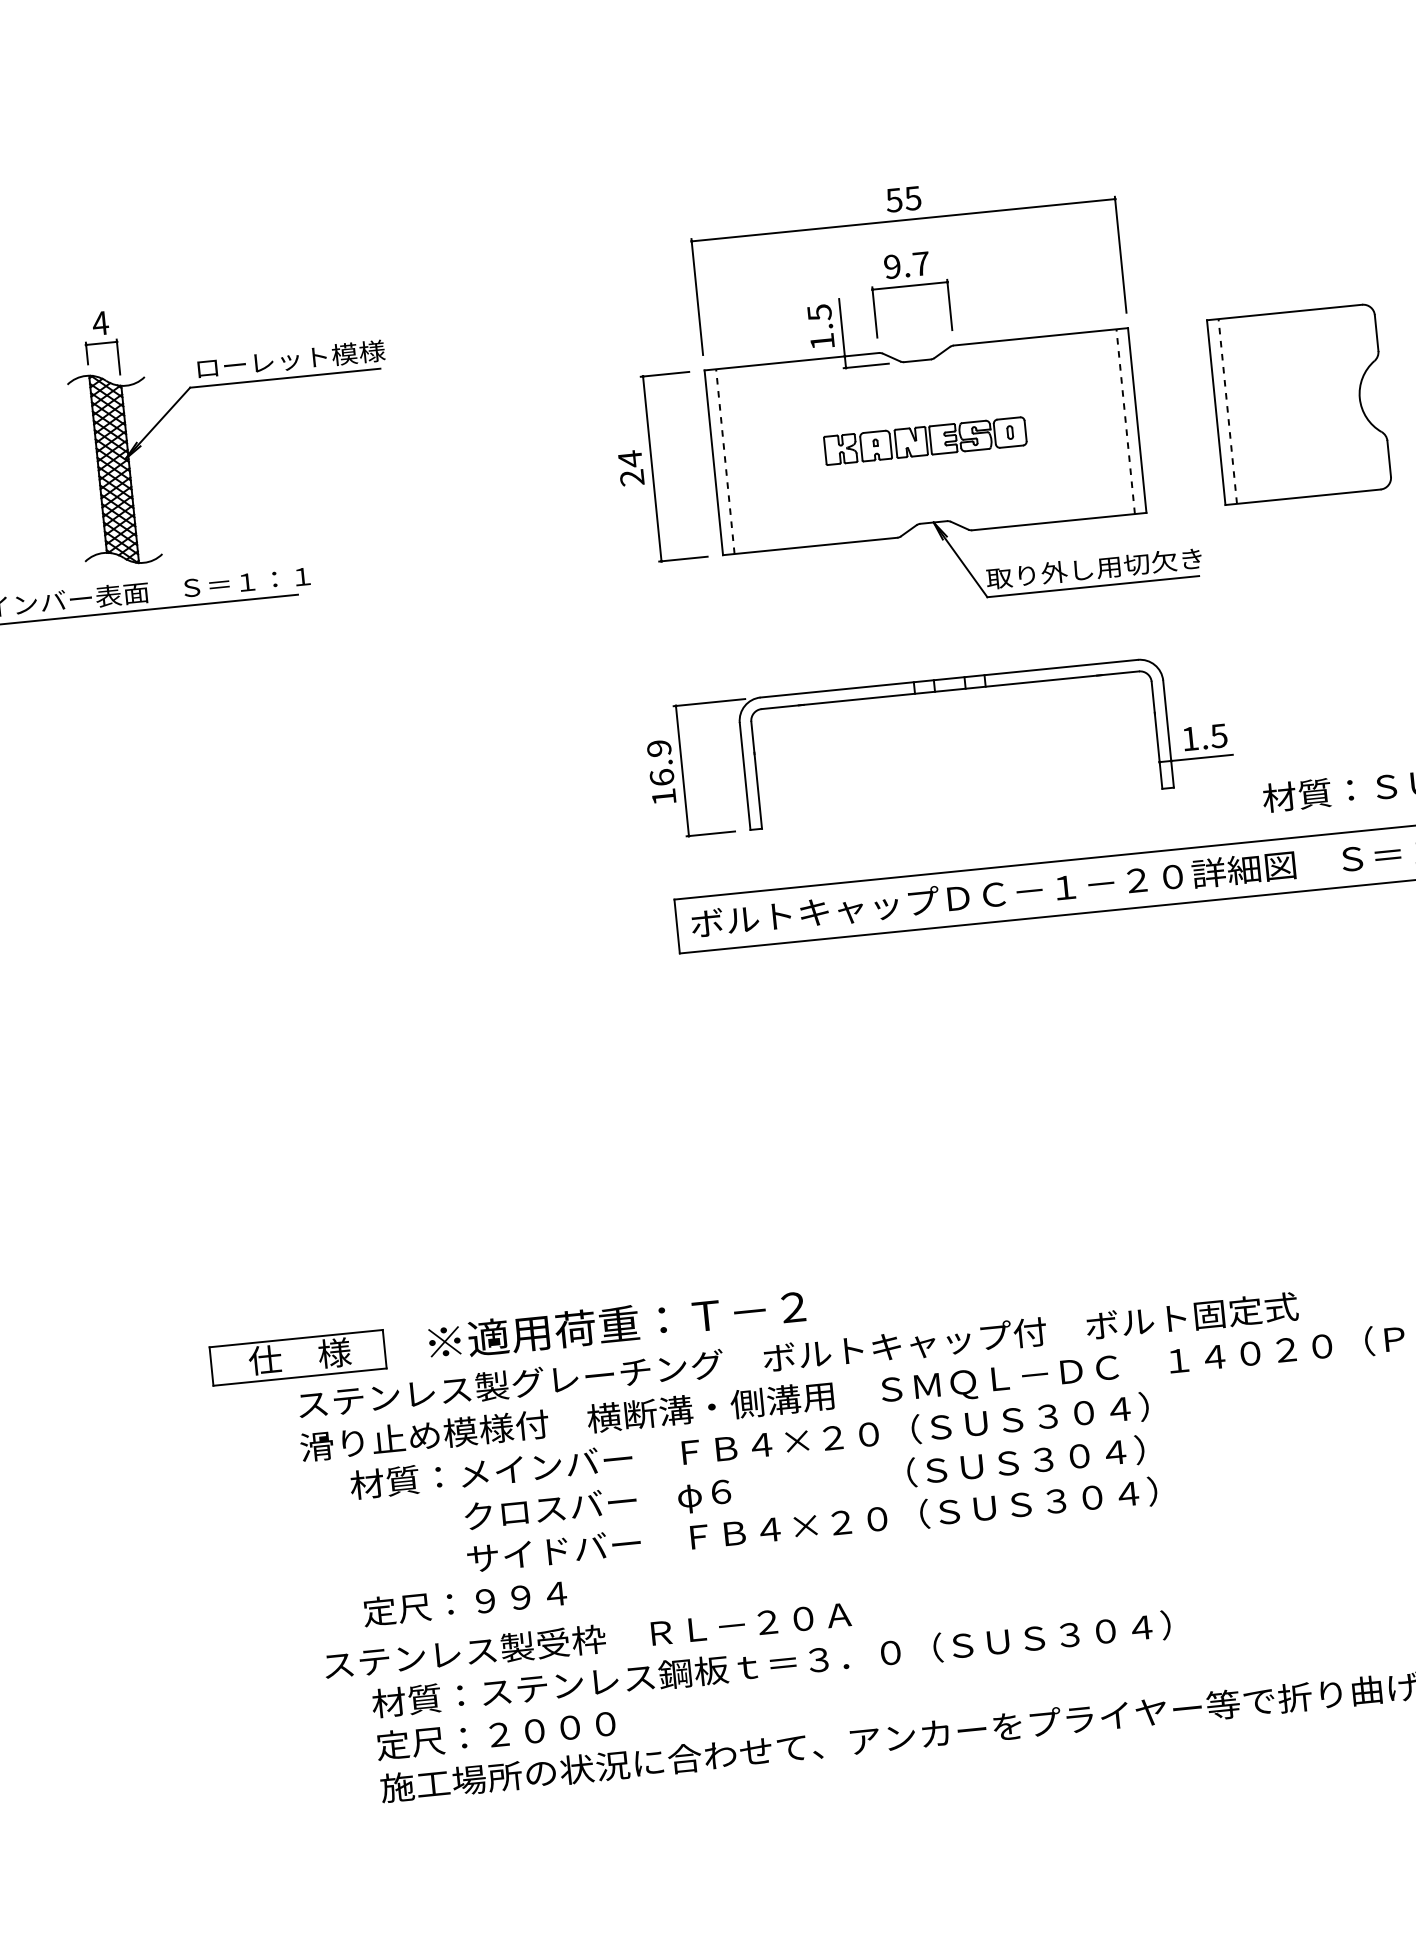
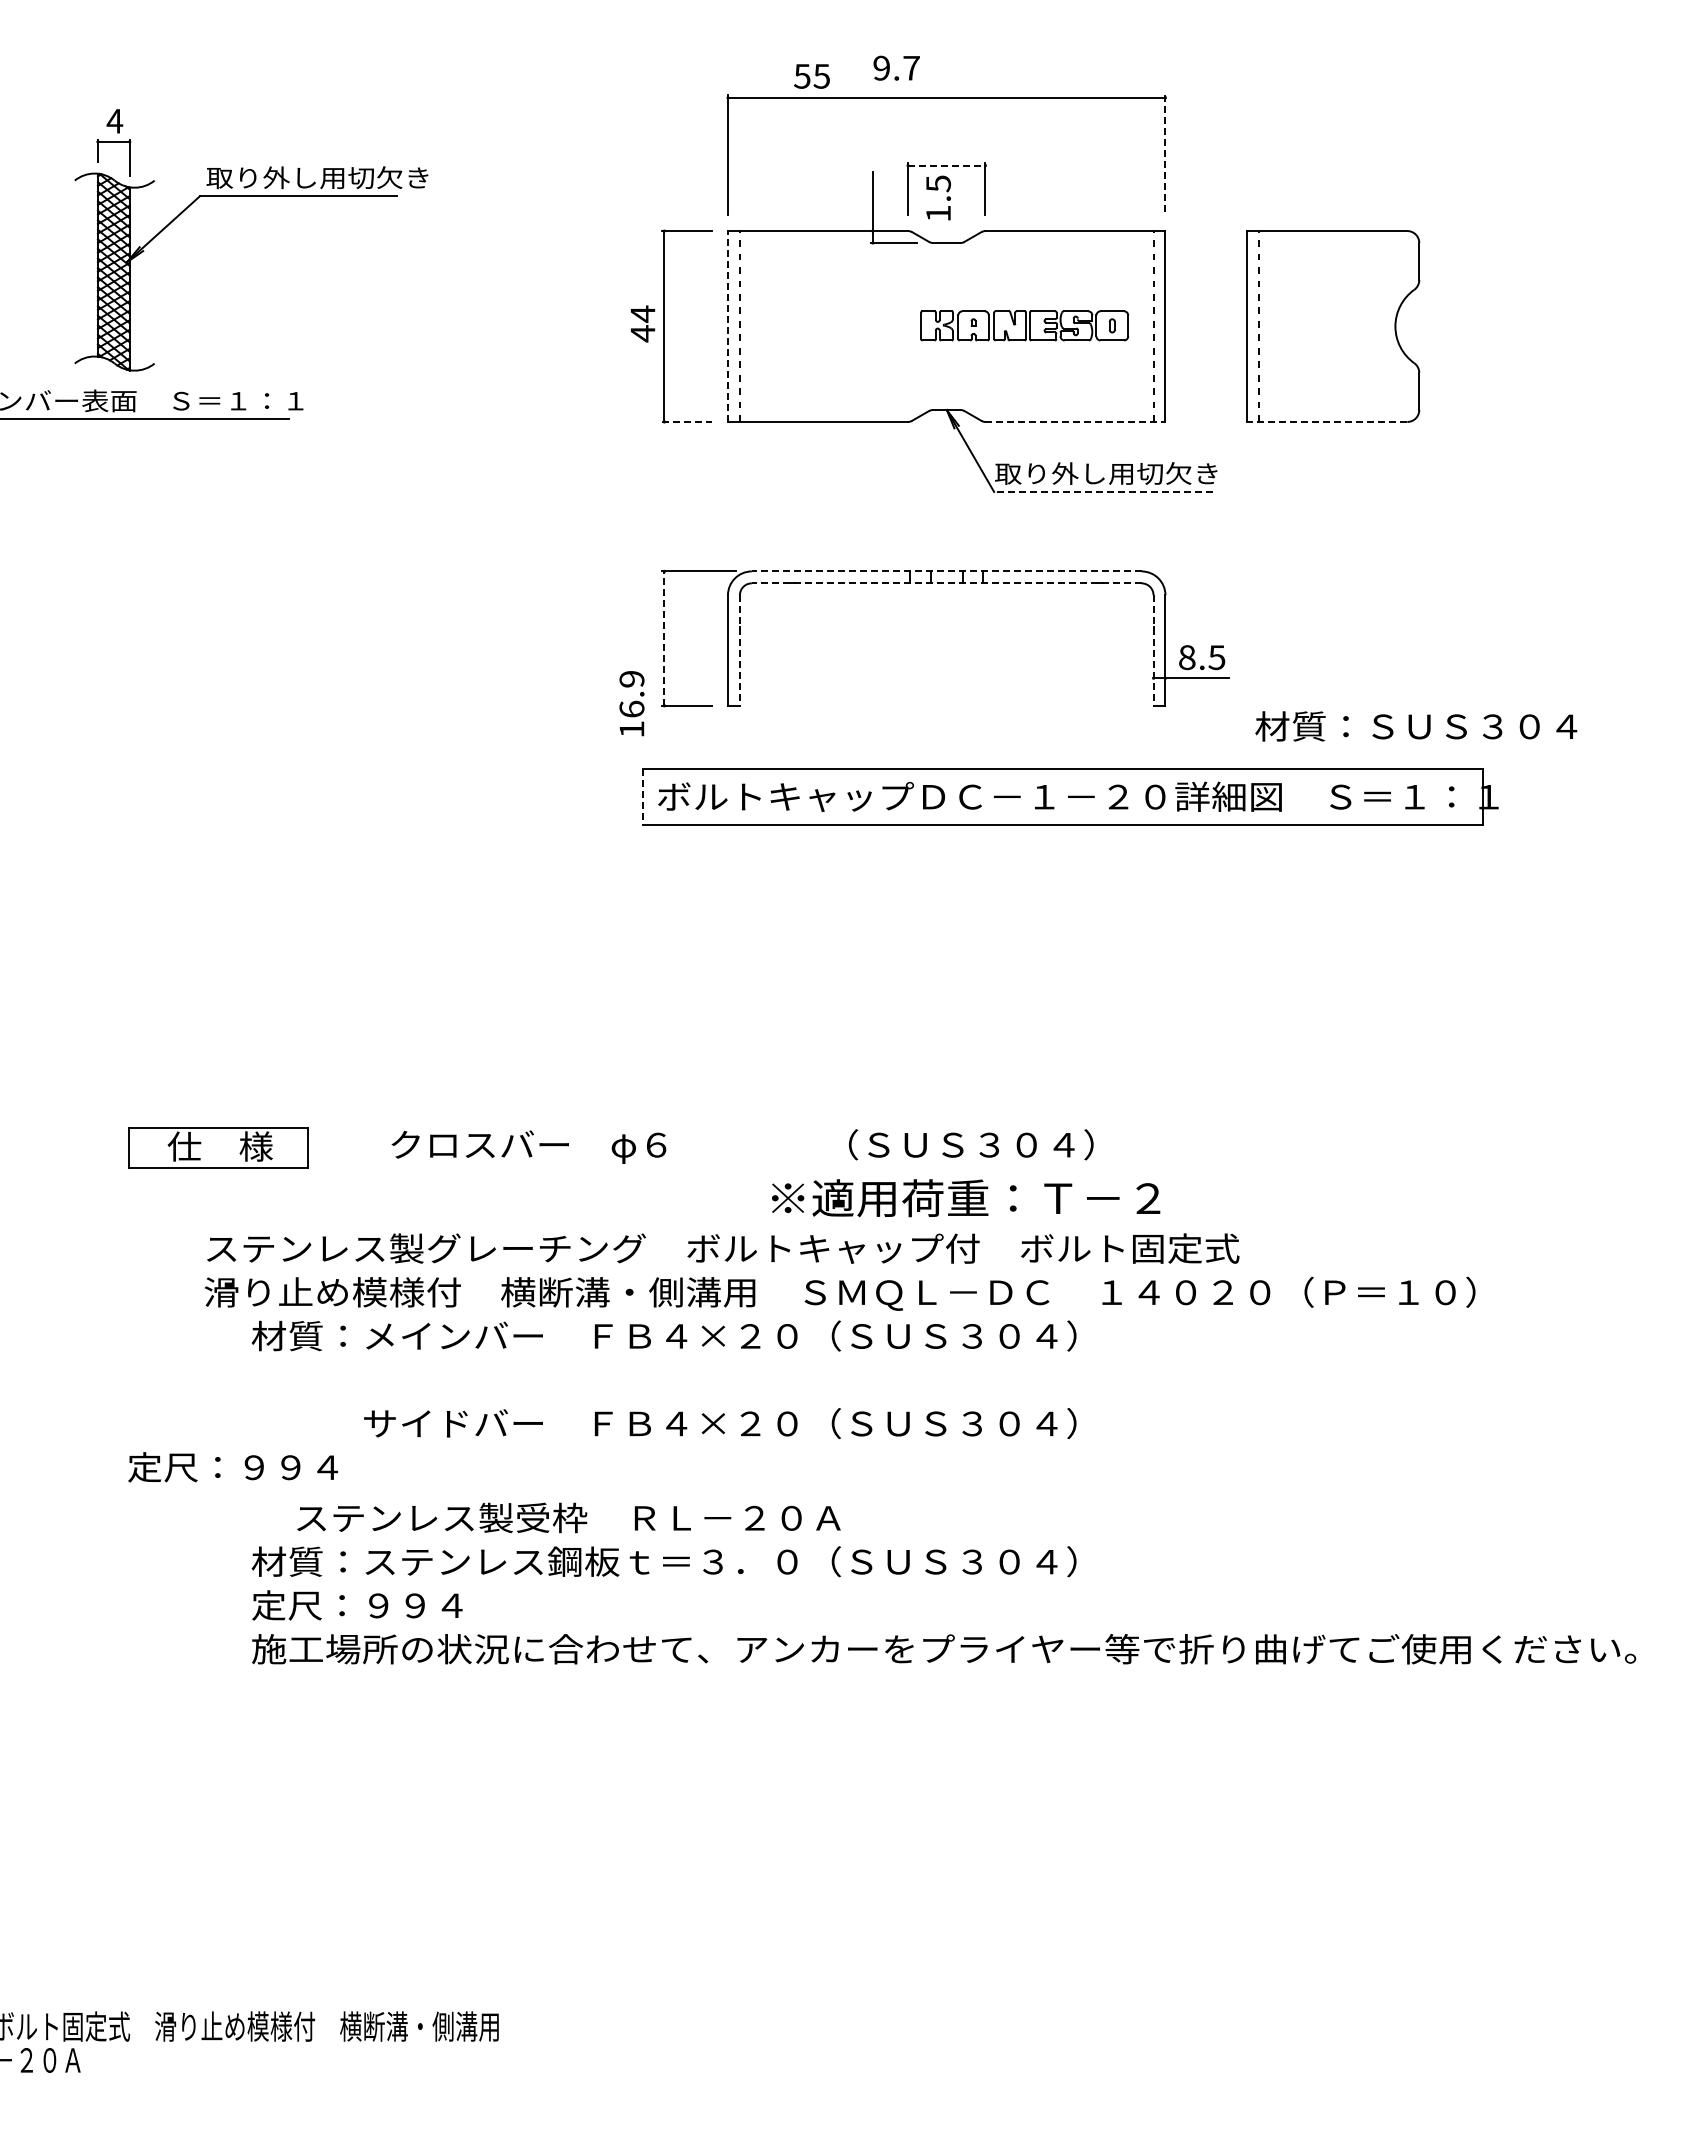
text: (903, 199) -> (811, 76), moved
line: (1120, 254) -> (1165, 155), solid -> dashed
text: (906, 264) -> (896, 67), moved
line: (909, 285) -> (946, 165), solid -> dashed
text: (820, 325) -> (938, 197), moved
text: (302, 358) -> (317, 177), ローレット模様 -> 取り外し用切欠き
part: (925, 440) -> (1024, 325), moved
line: (713, 462) -> (727, 326), solid -> dashed
text: (631, 477) -> (642, 333), 24 -> 44
line: (1302, 496) -> (1326, 421), solid -> dashed
line: (1059, 521) -> (1075, 421), solid -> dashed
line: (683, 558) -> (687, 421), solid -> dashed
line: (1093, 586) -> (1103, 491), solid -> dashed
line: (948, 678) -> (946, 571), solid -> dashed
line: (950, 690) -> (946, 583), solid -> dashed
line: (1157, 736) -> (1153, 651), solid -> dashed
text: (1190, 738) -> (1187, 657), 1.5 -> 8.5
line: (682, 770) -> (664, 638), solid -> dashed
text: (661, 772) -> (631, 703), moved
line: (756, 776) -> (739, 651), solid -> dashed
line: (677, 926) -> (643, 797), solid -> dashed
text: (617, 1324) -> (966, 1198), moved
part: (298, 1357) -> (218, 1147), moved
text: (804, 1485) -> (742, 1146), moved
text: (464, 1603) -> (232, 1467), moved
text: (587, 1639) -> (568, 1517), moved
text: (552, 1729) -> (433, 1605), 定尺：２０００ -> 定尺：９９４

